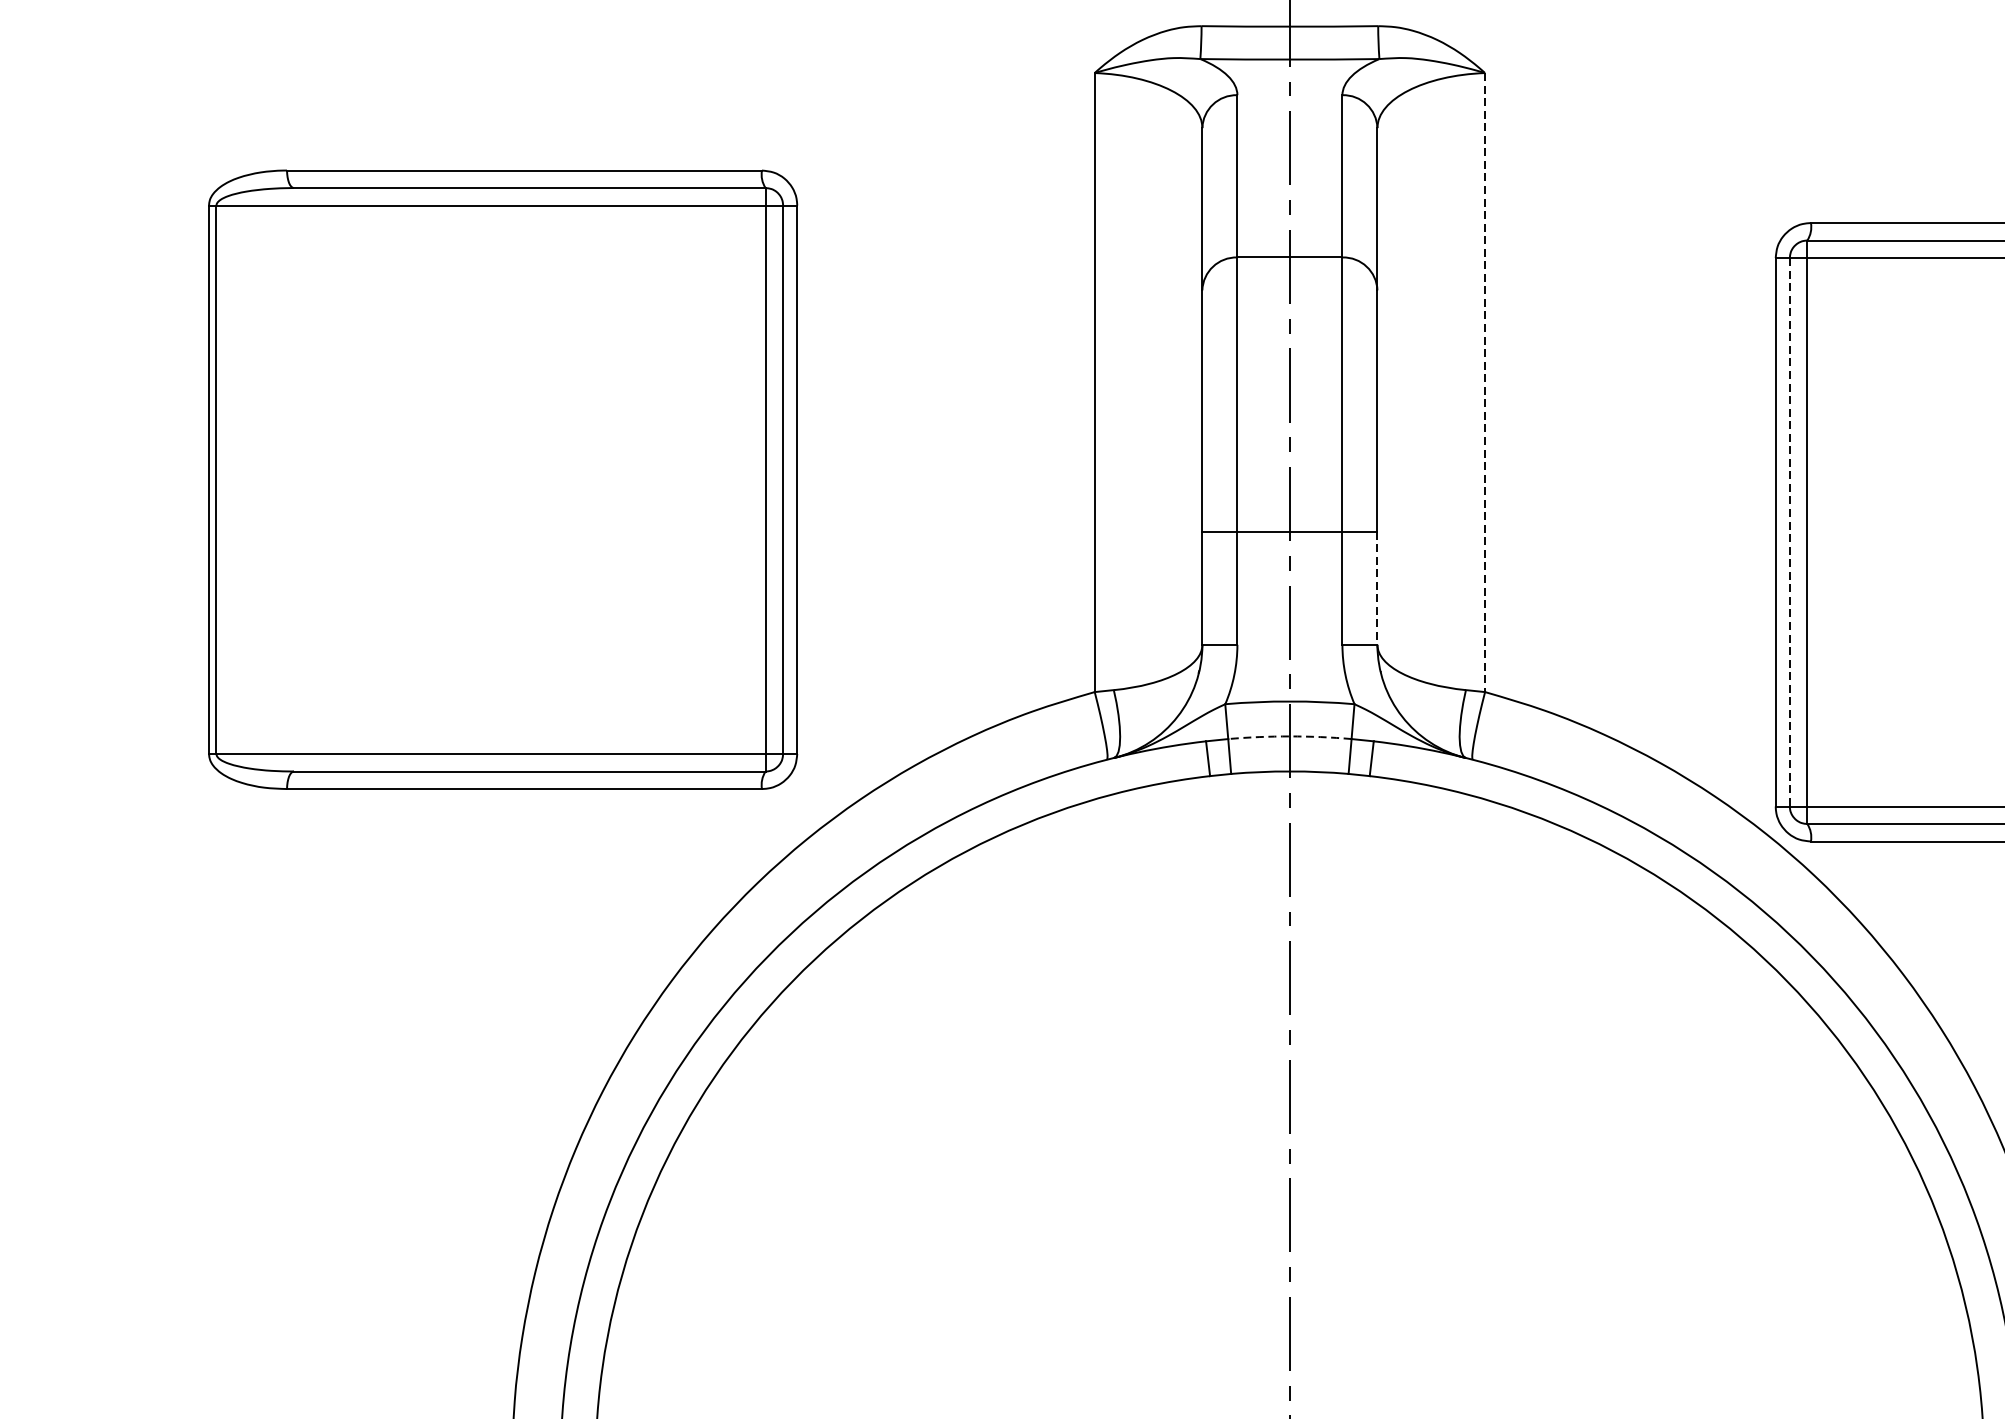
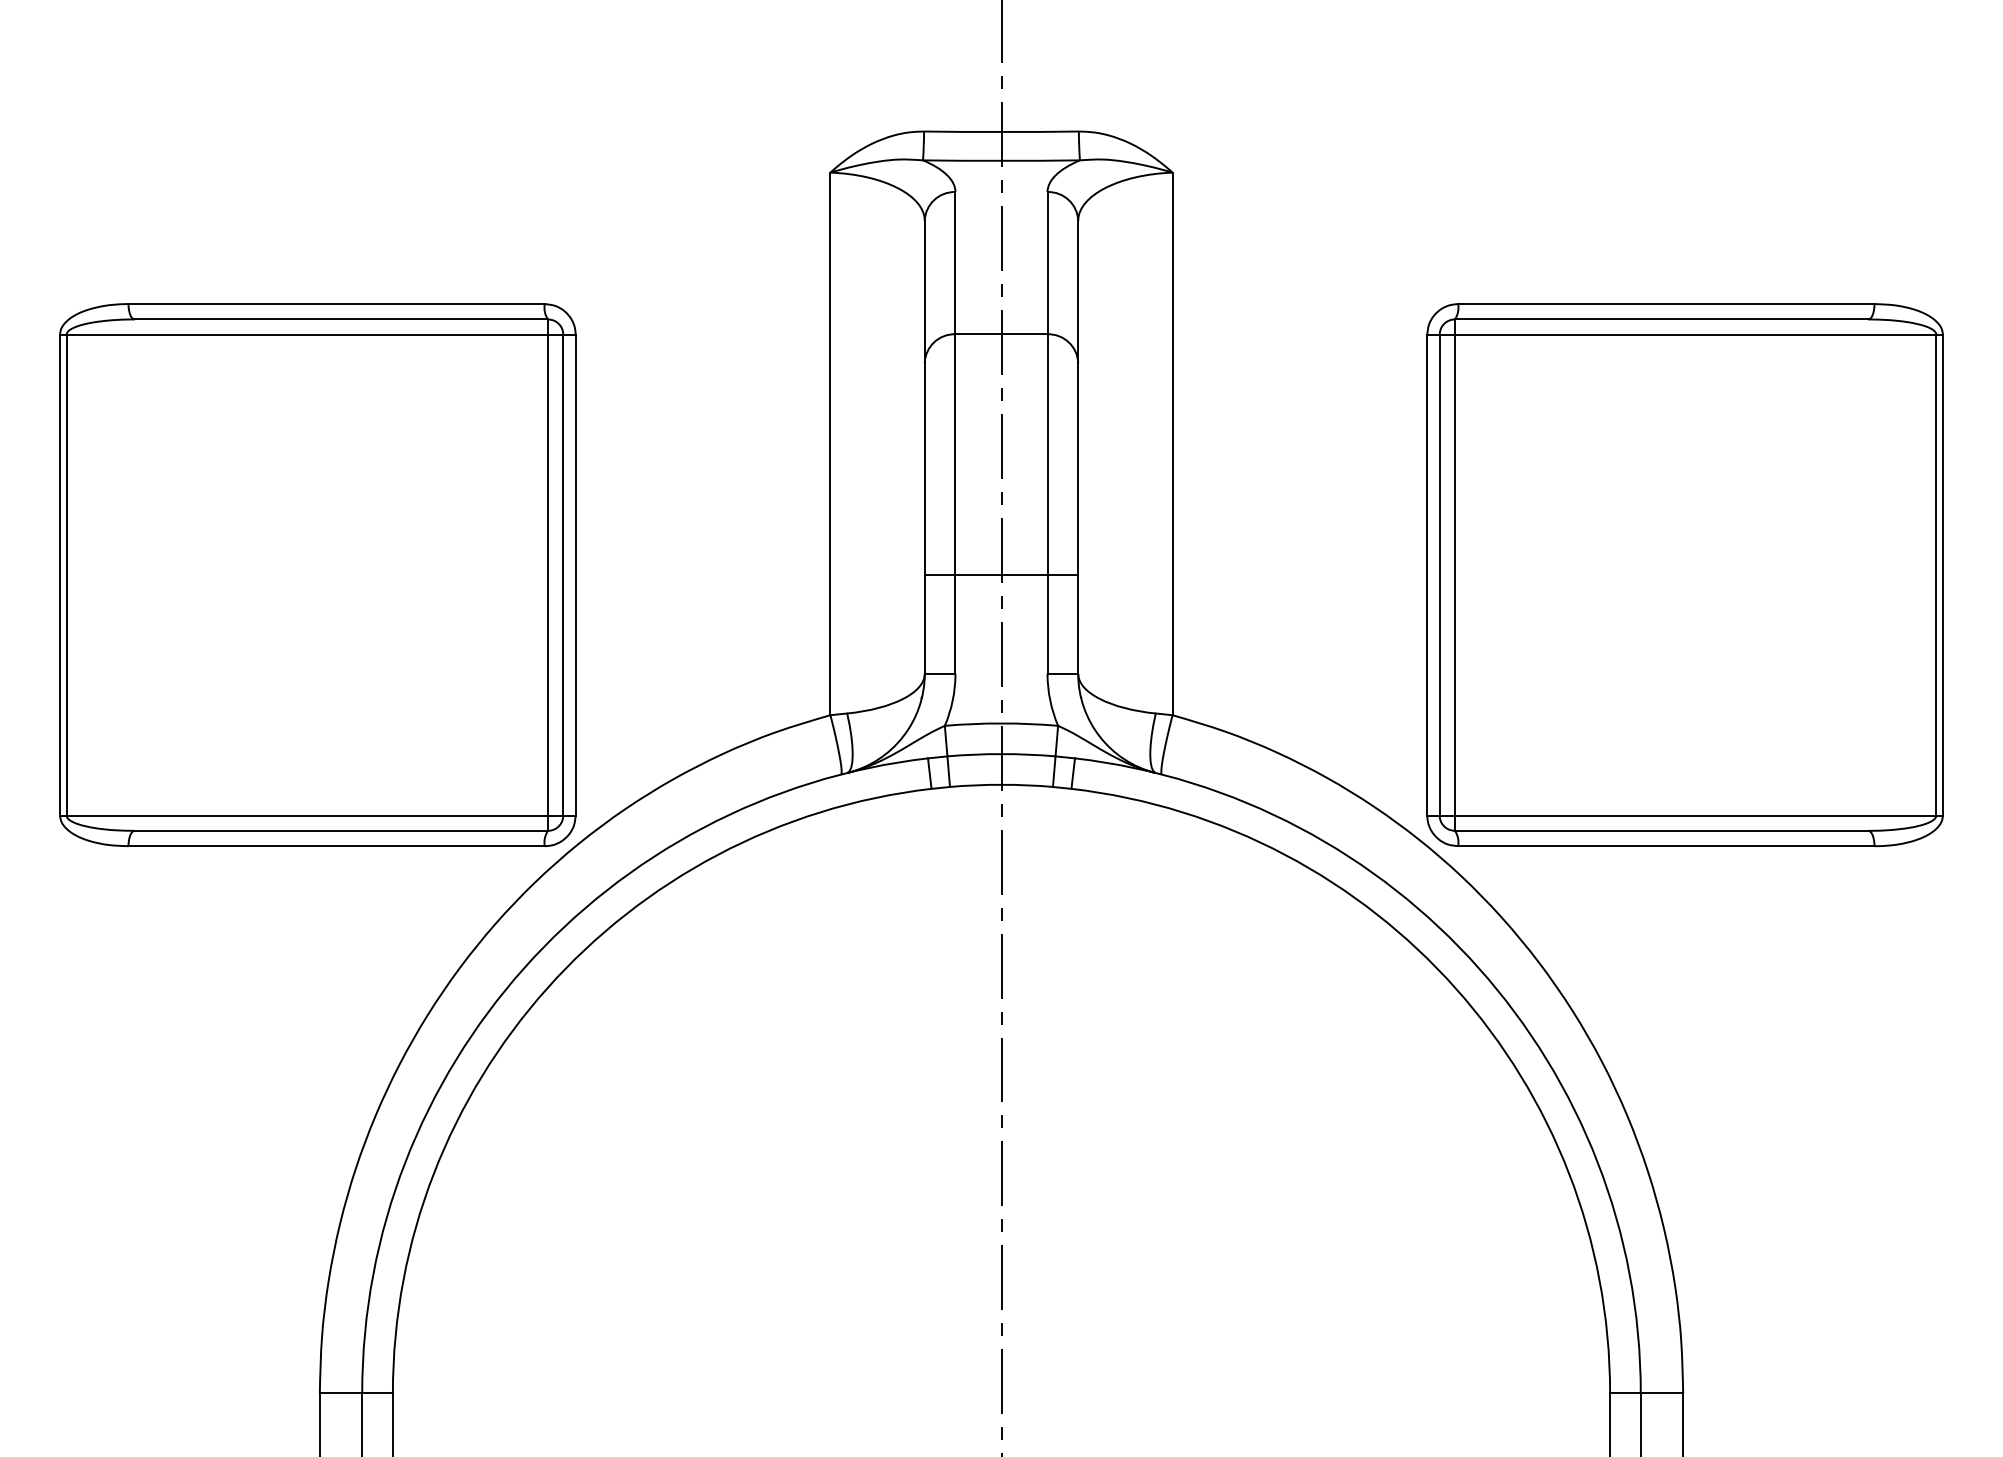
line: (1485, 383) -> (1172, 444), dashed -> solid
part: (502, 480) -> (317, 575), moved
line: (1789, 532) -> (1439, 575), dashed -> solid
line: (1377, 588) -> (1078, 624), dashed -> solid
arc: (1289, 736) -> (1001, 754), dashed -> solid

